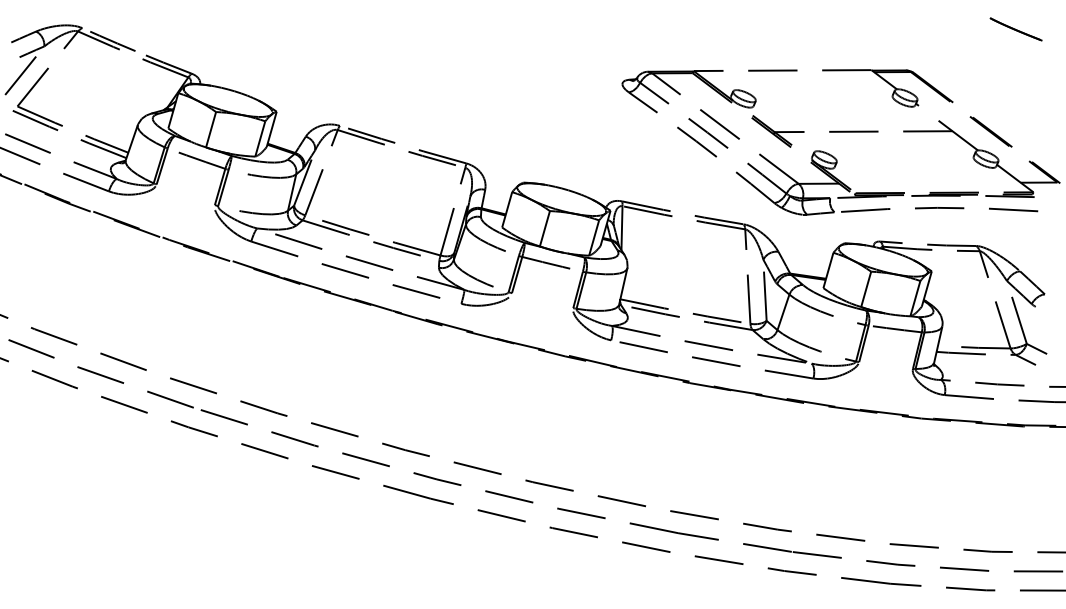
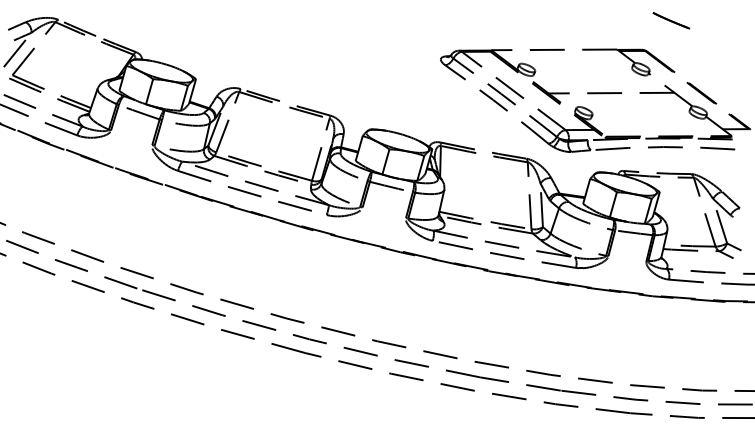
line: (1015, 29) -> (670, 20), moved

